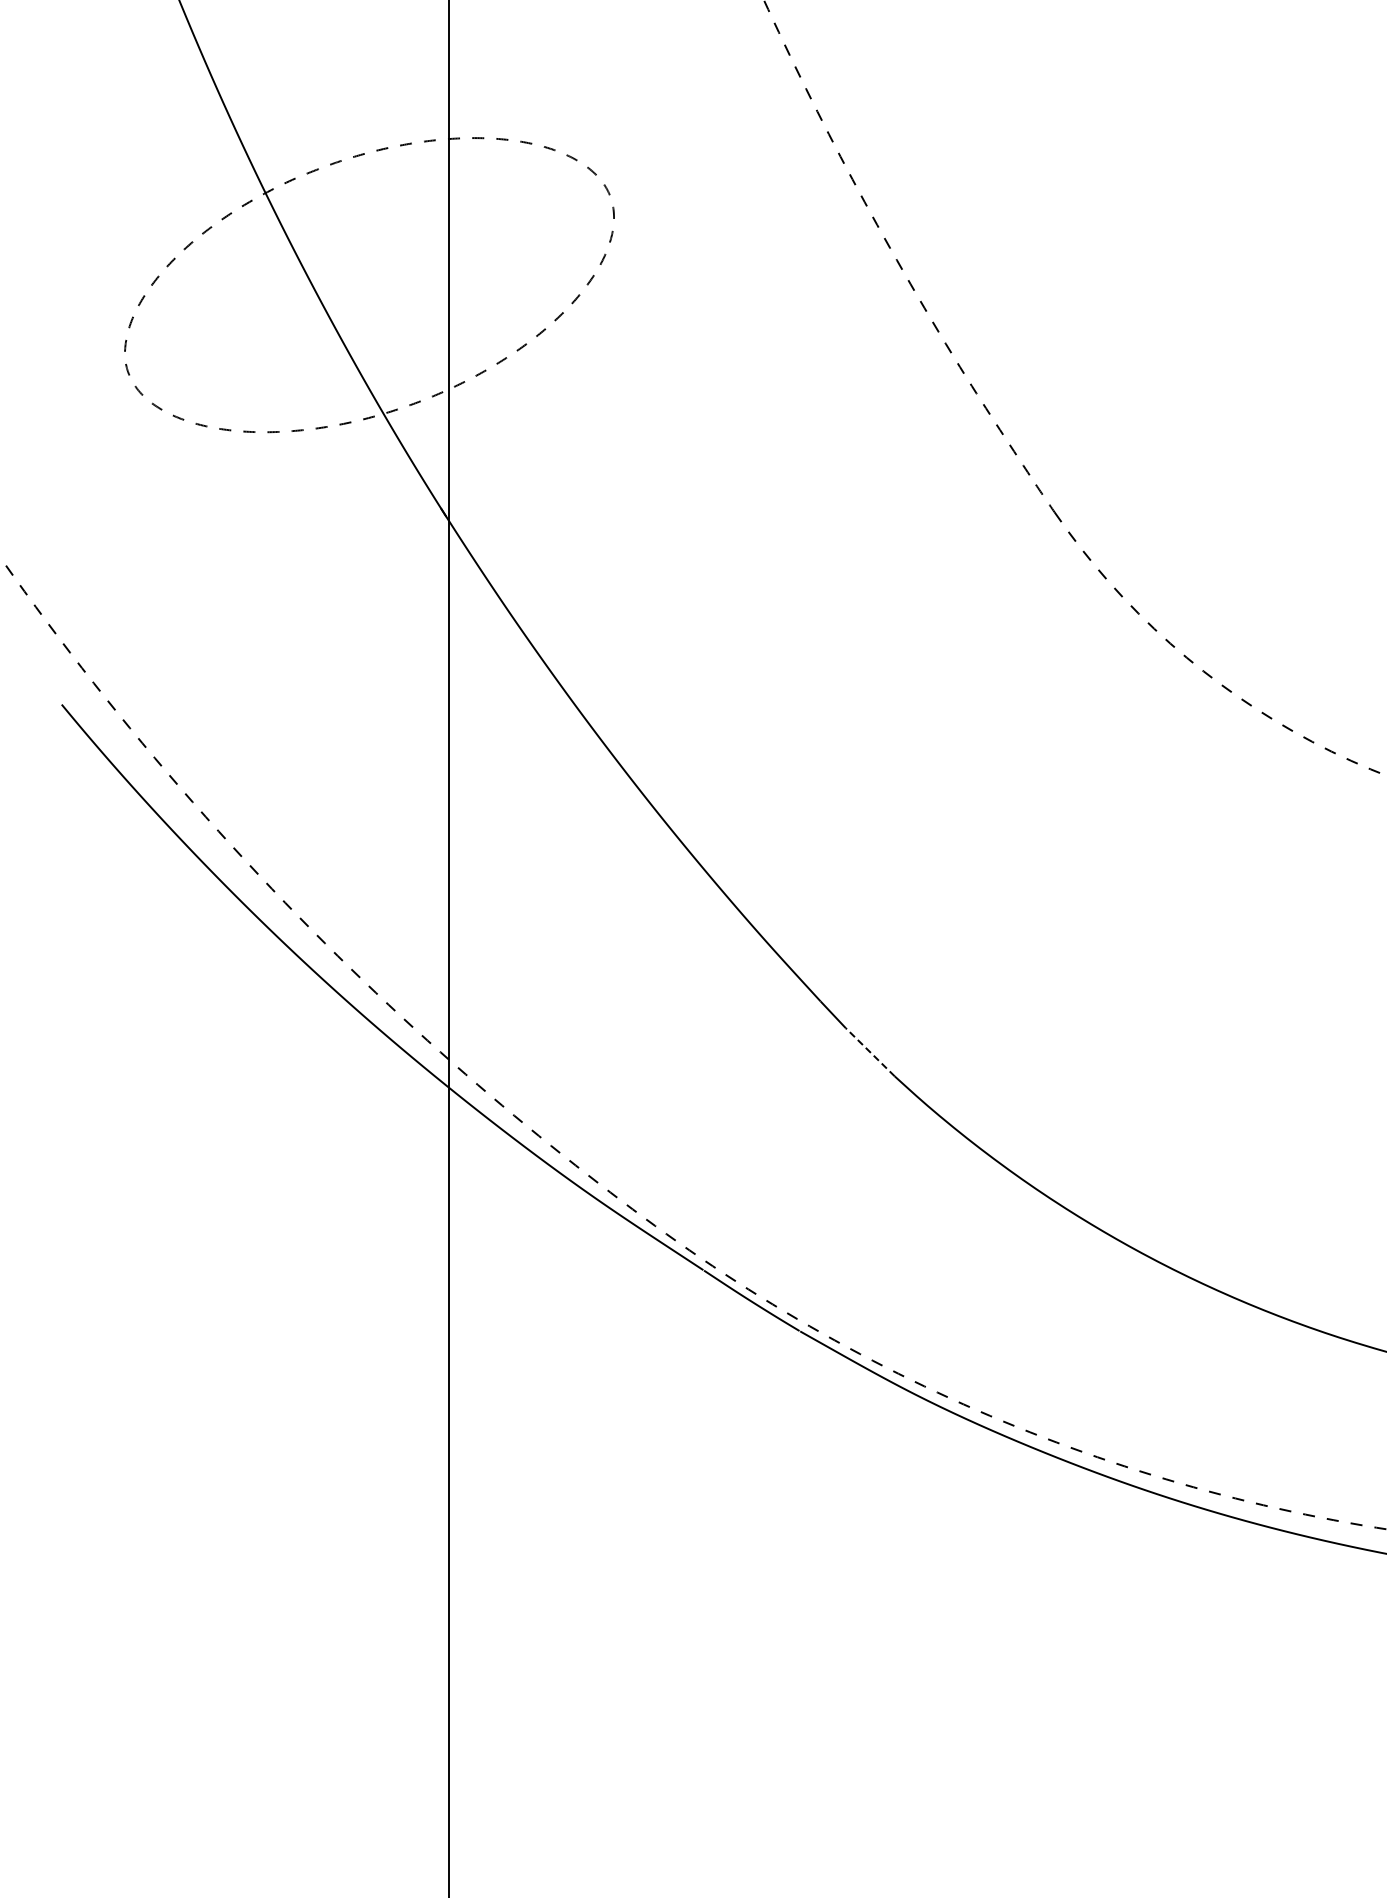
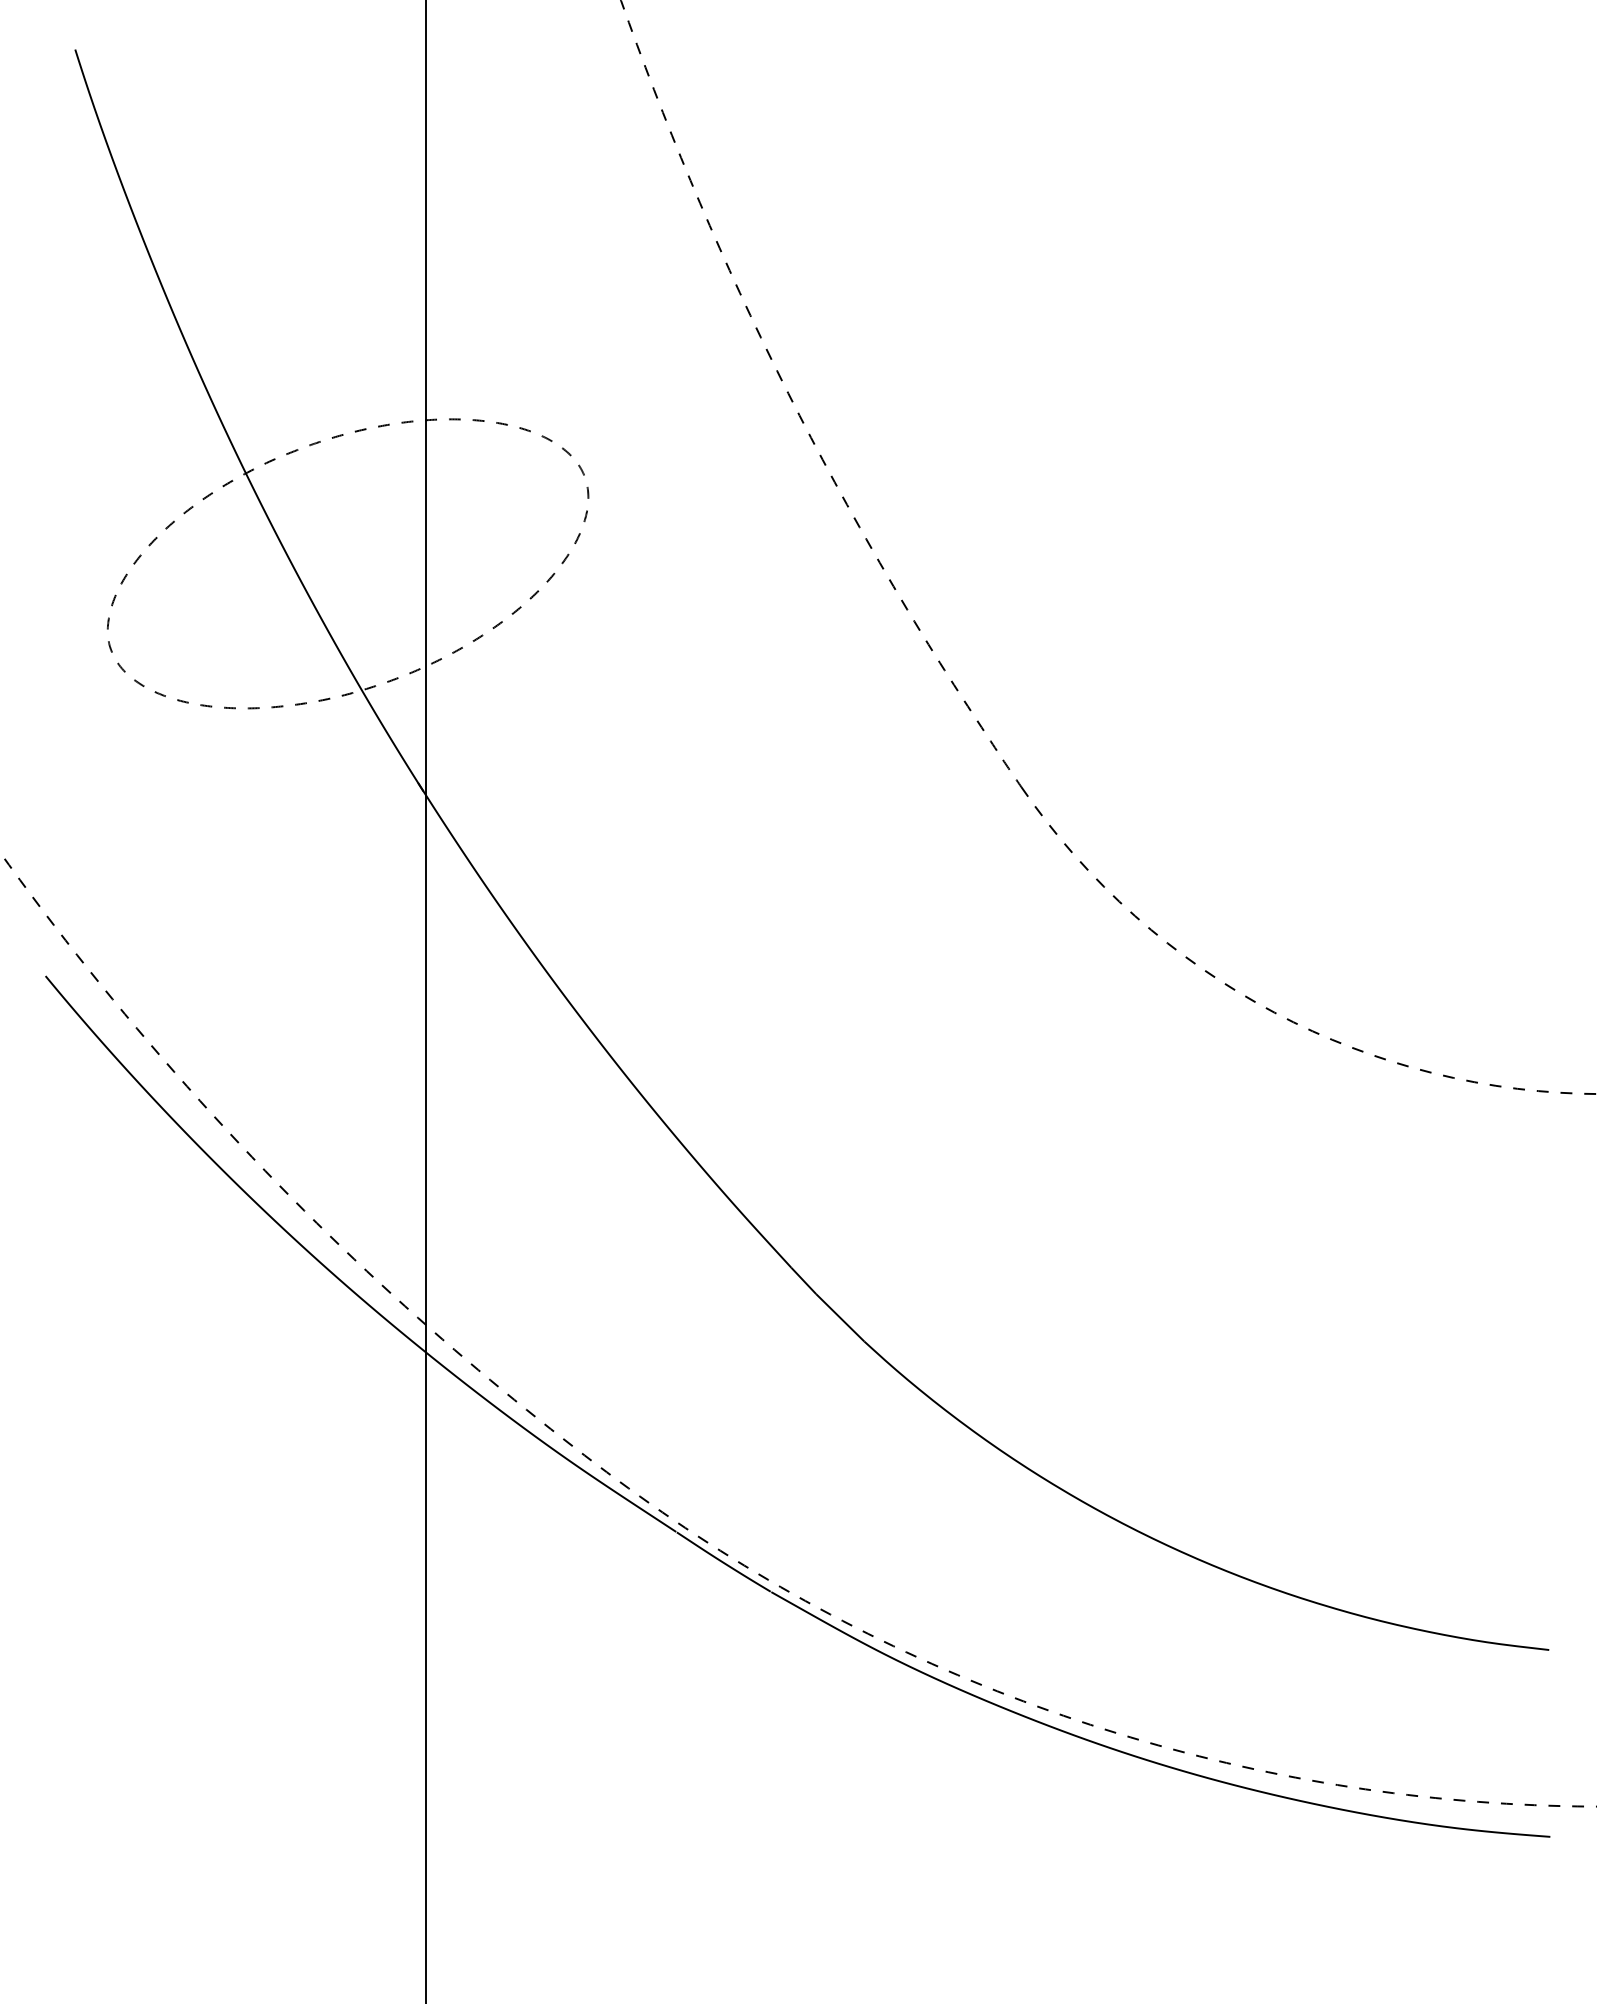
line: (870, 1051) -> (840, 1317), dashed -> solid

